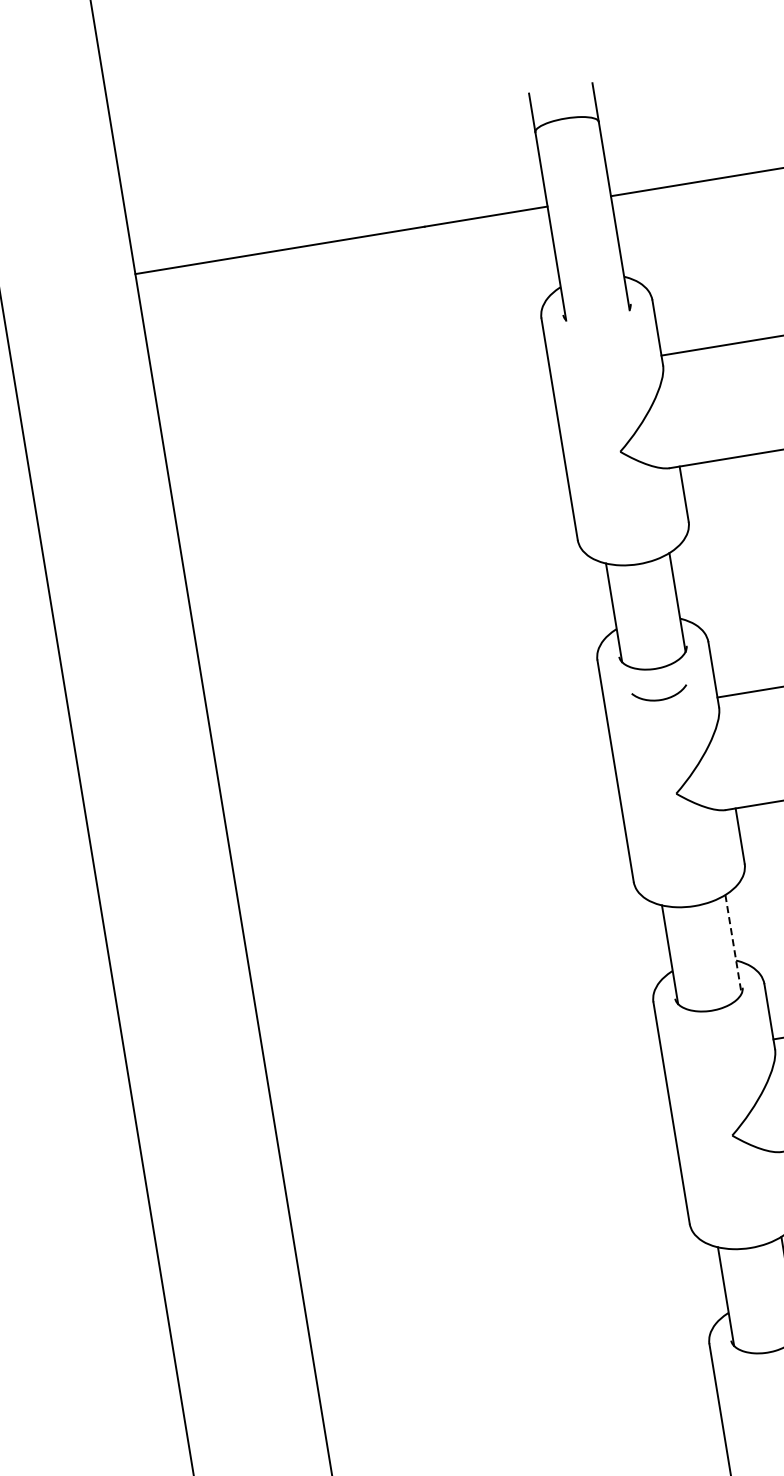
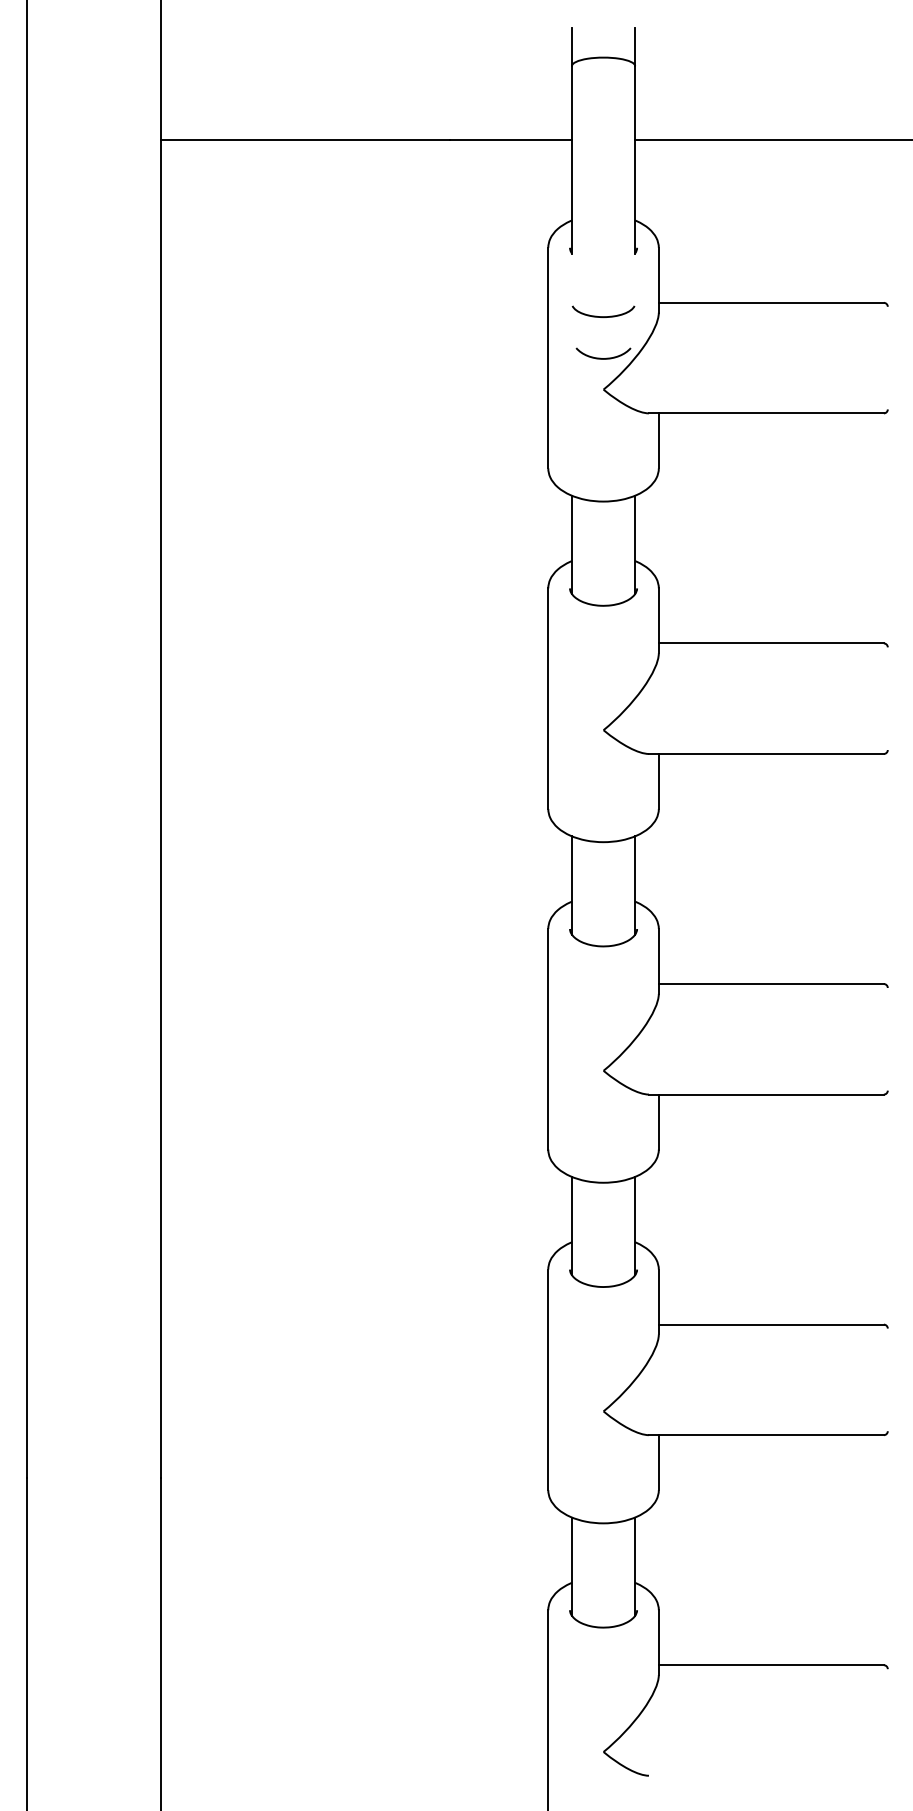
curve: (608, 378) -> (603, 316), added
curve: (657, 699) -> (600, 357), moved
line: (734, 945) -> (635, 886), dashed -> solid

